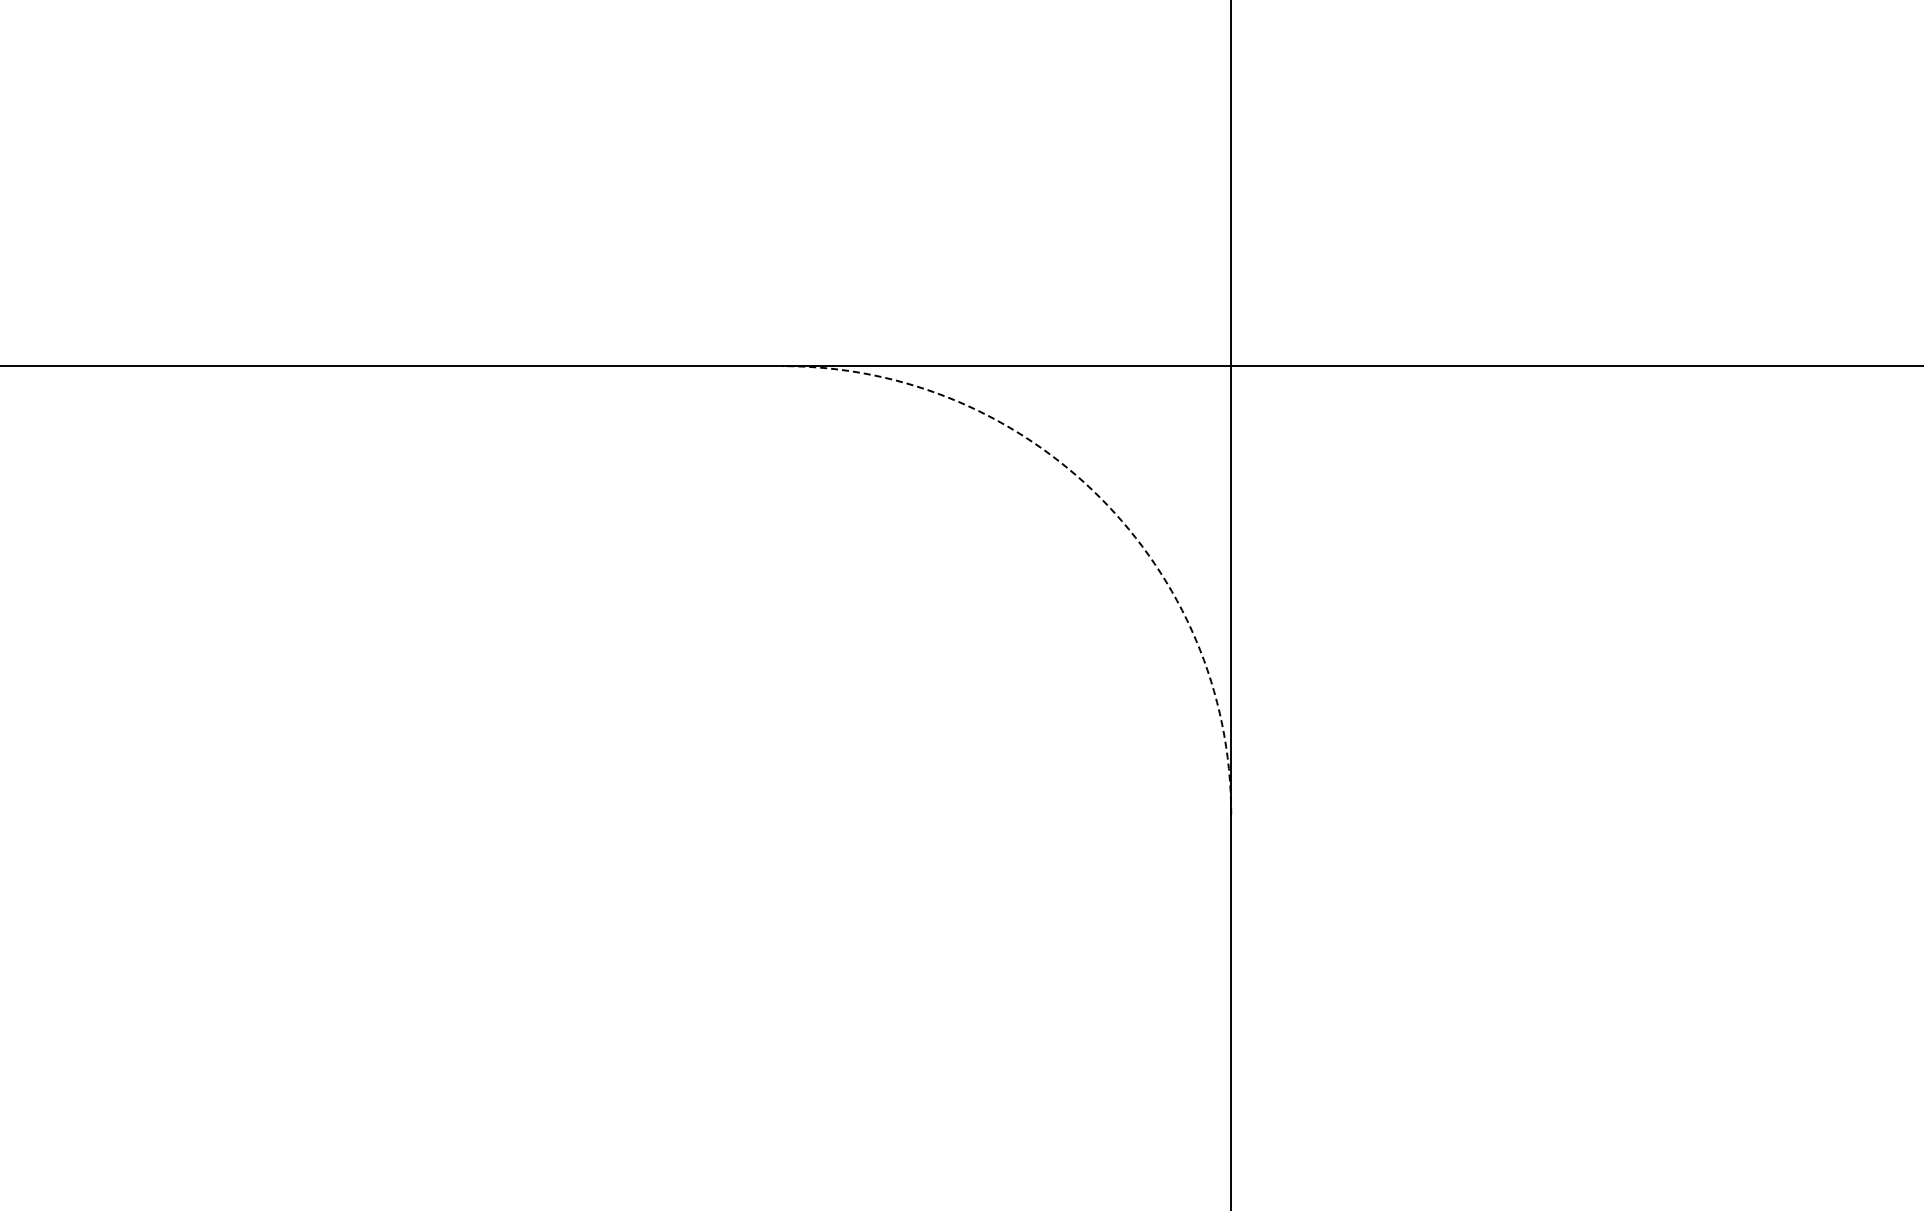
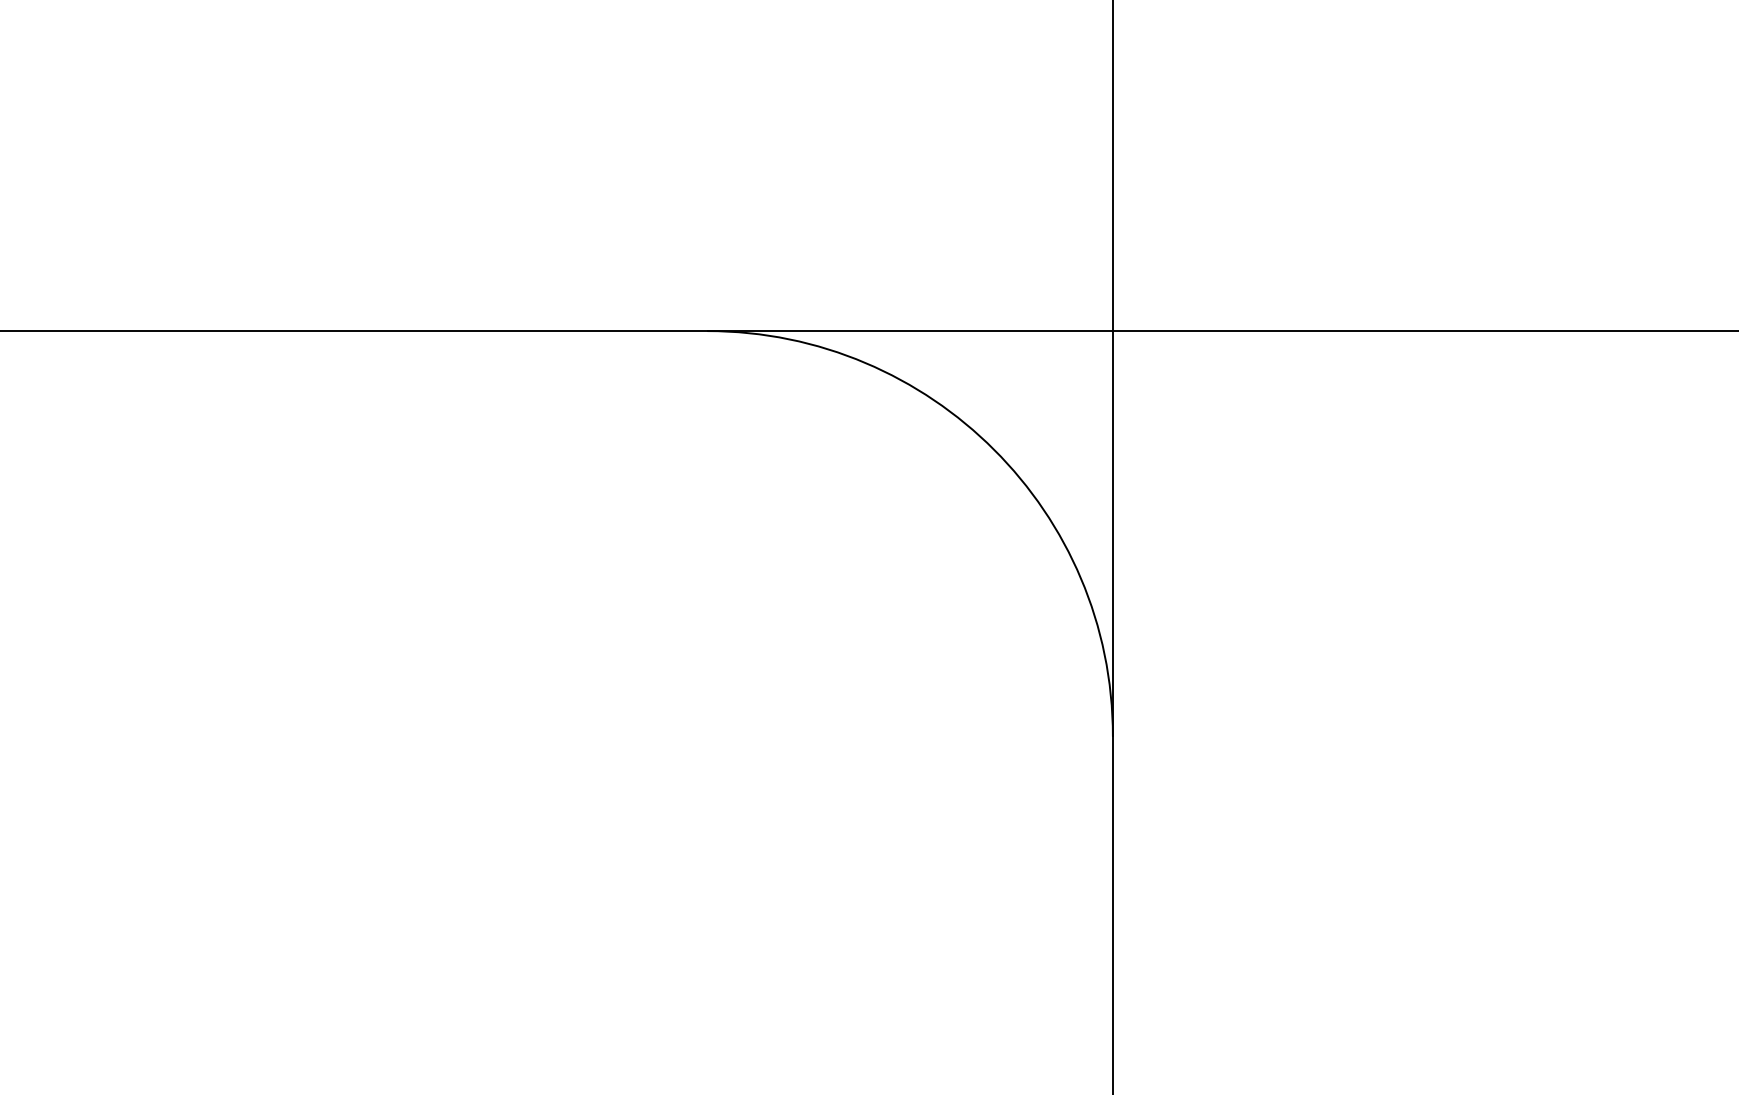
arc: (1099, 497) -> (993, 449), dashed -> solid

